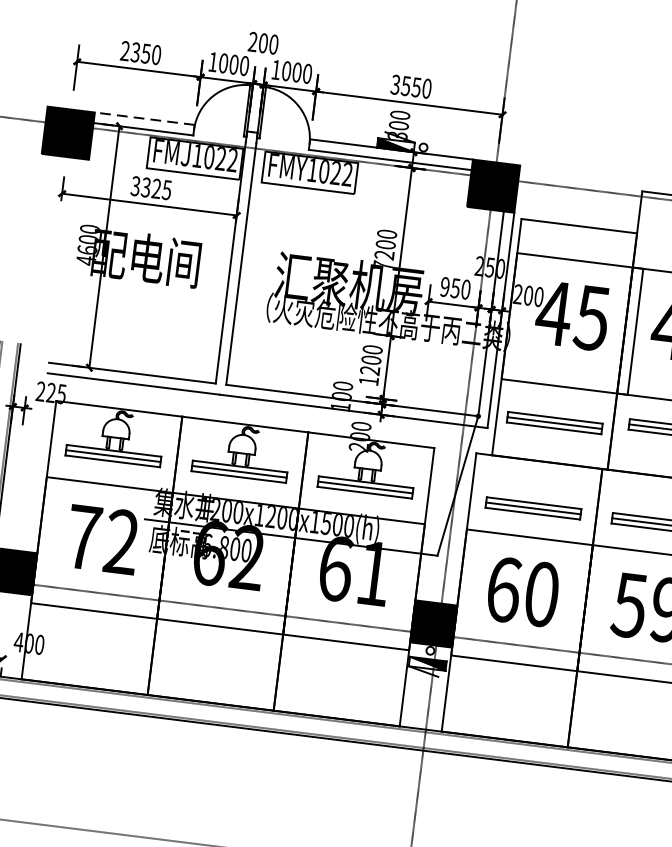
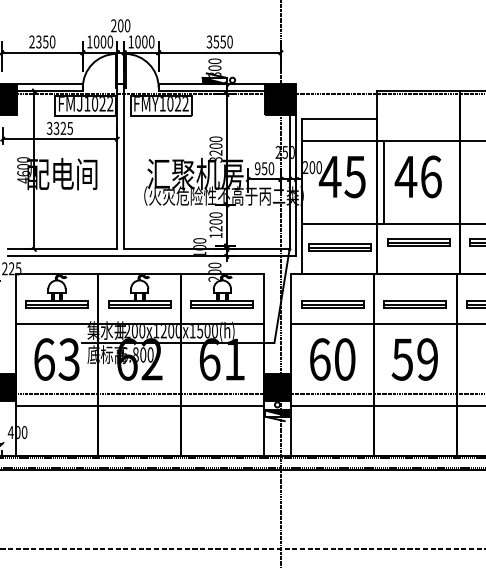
line: (145, 119) -> (50, 84), dashed -> solid
text: (382, 265) -> (215, 159), 7200 -> 3200
text: (102, 539) -> (56, 359), 72 -> 63

